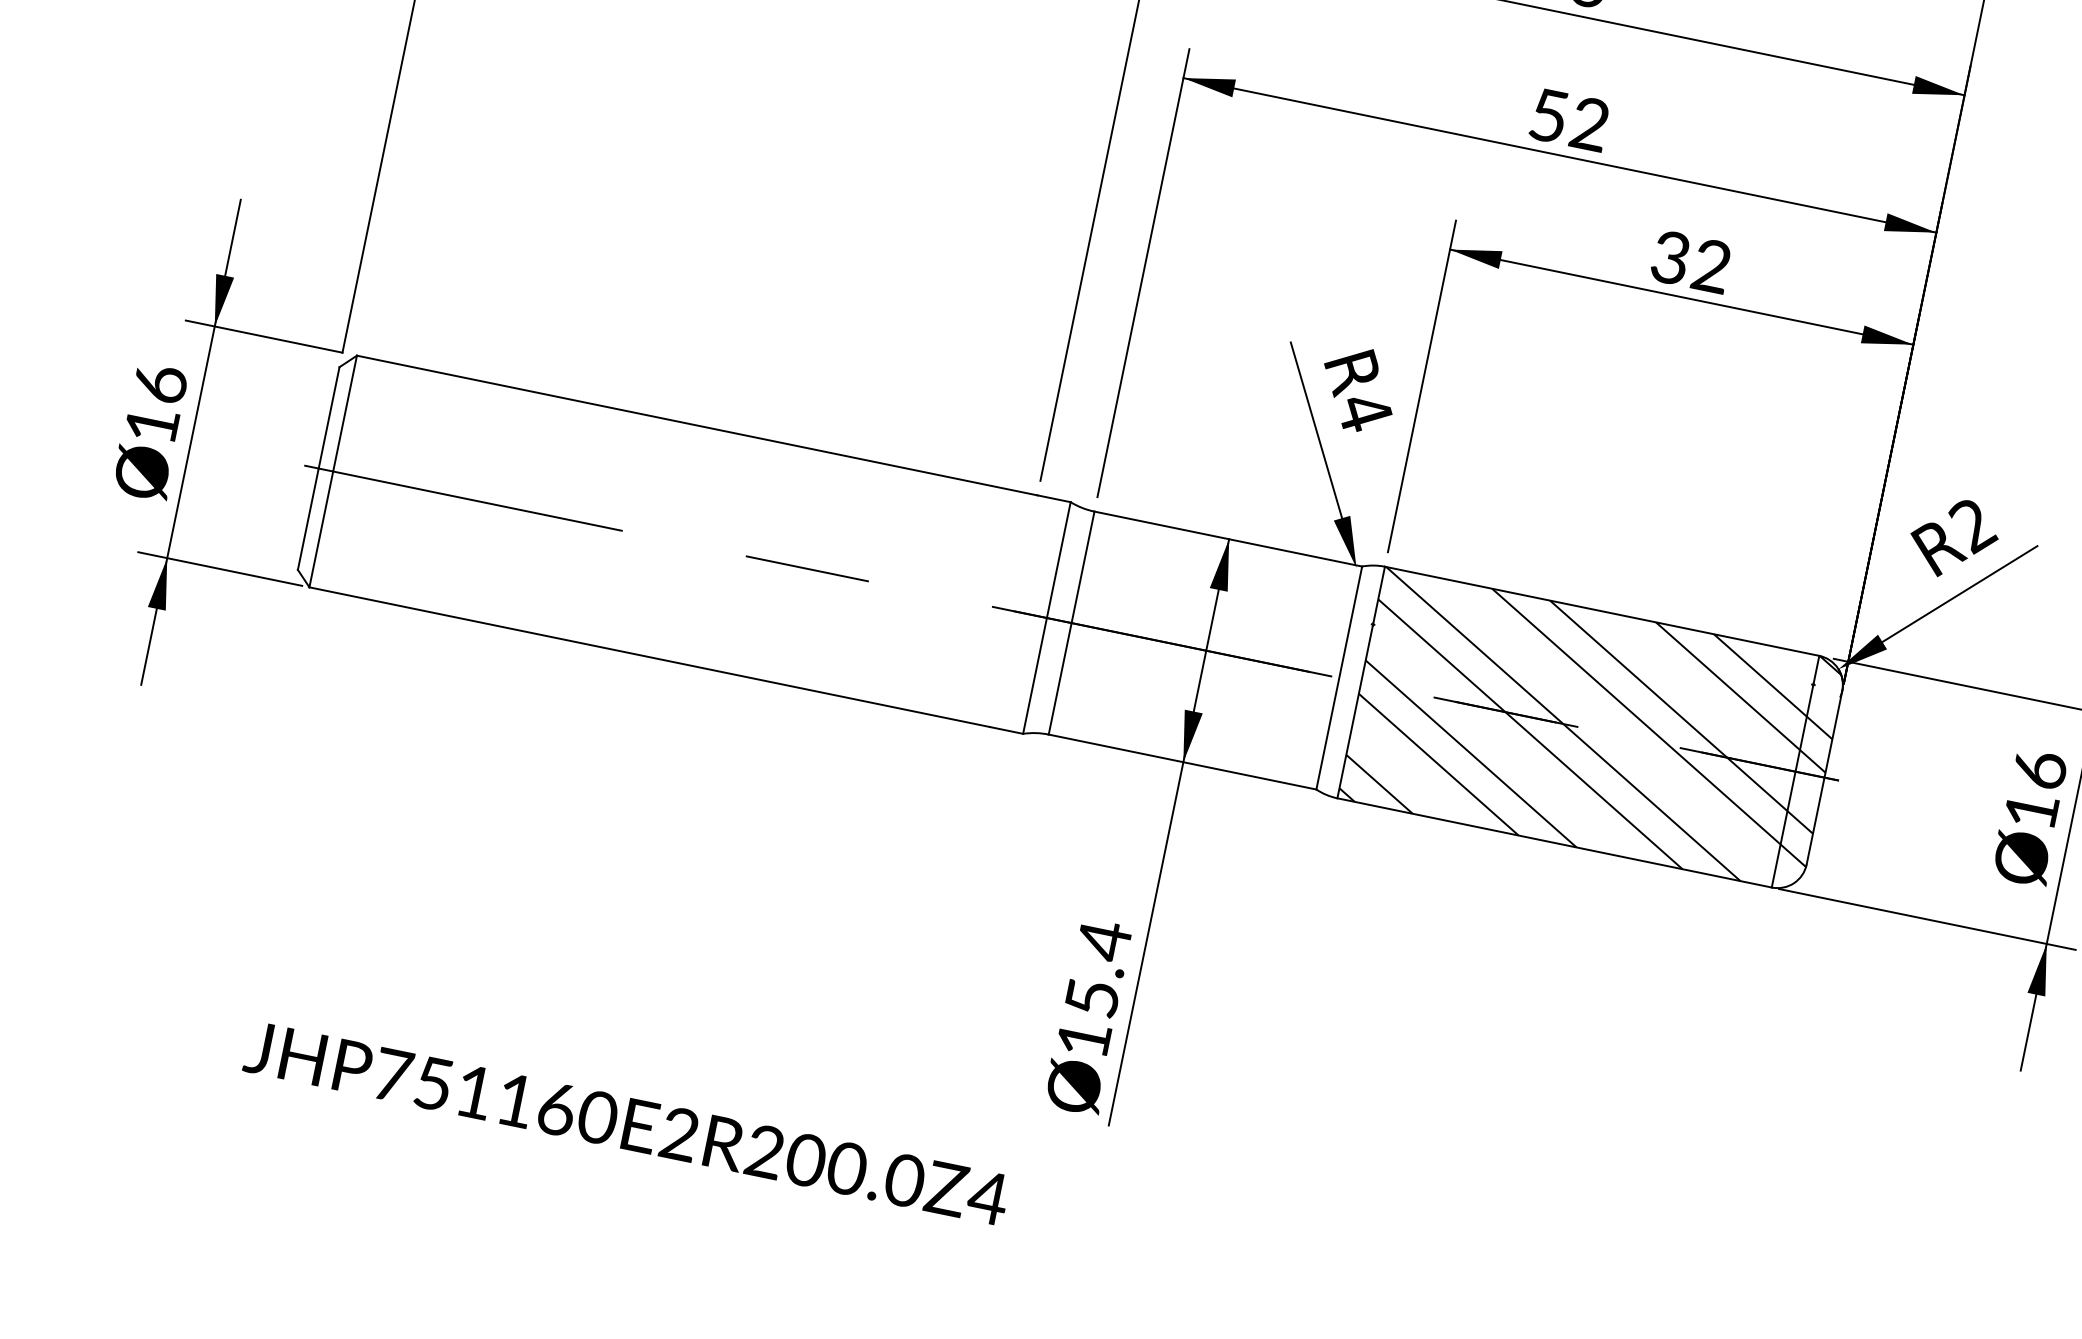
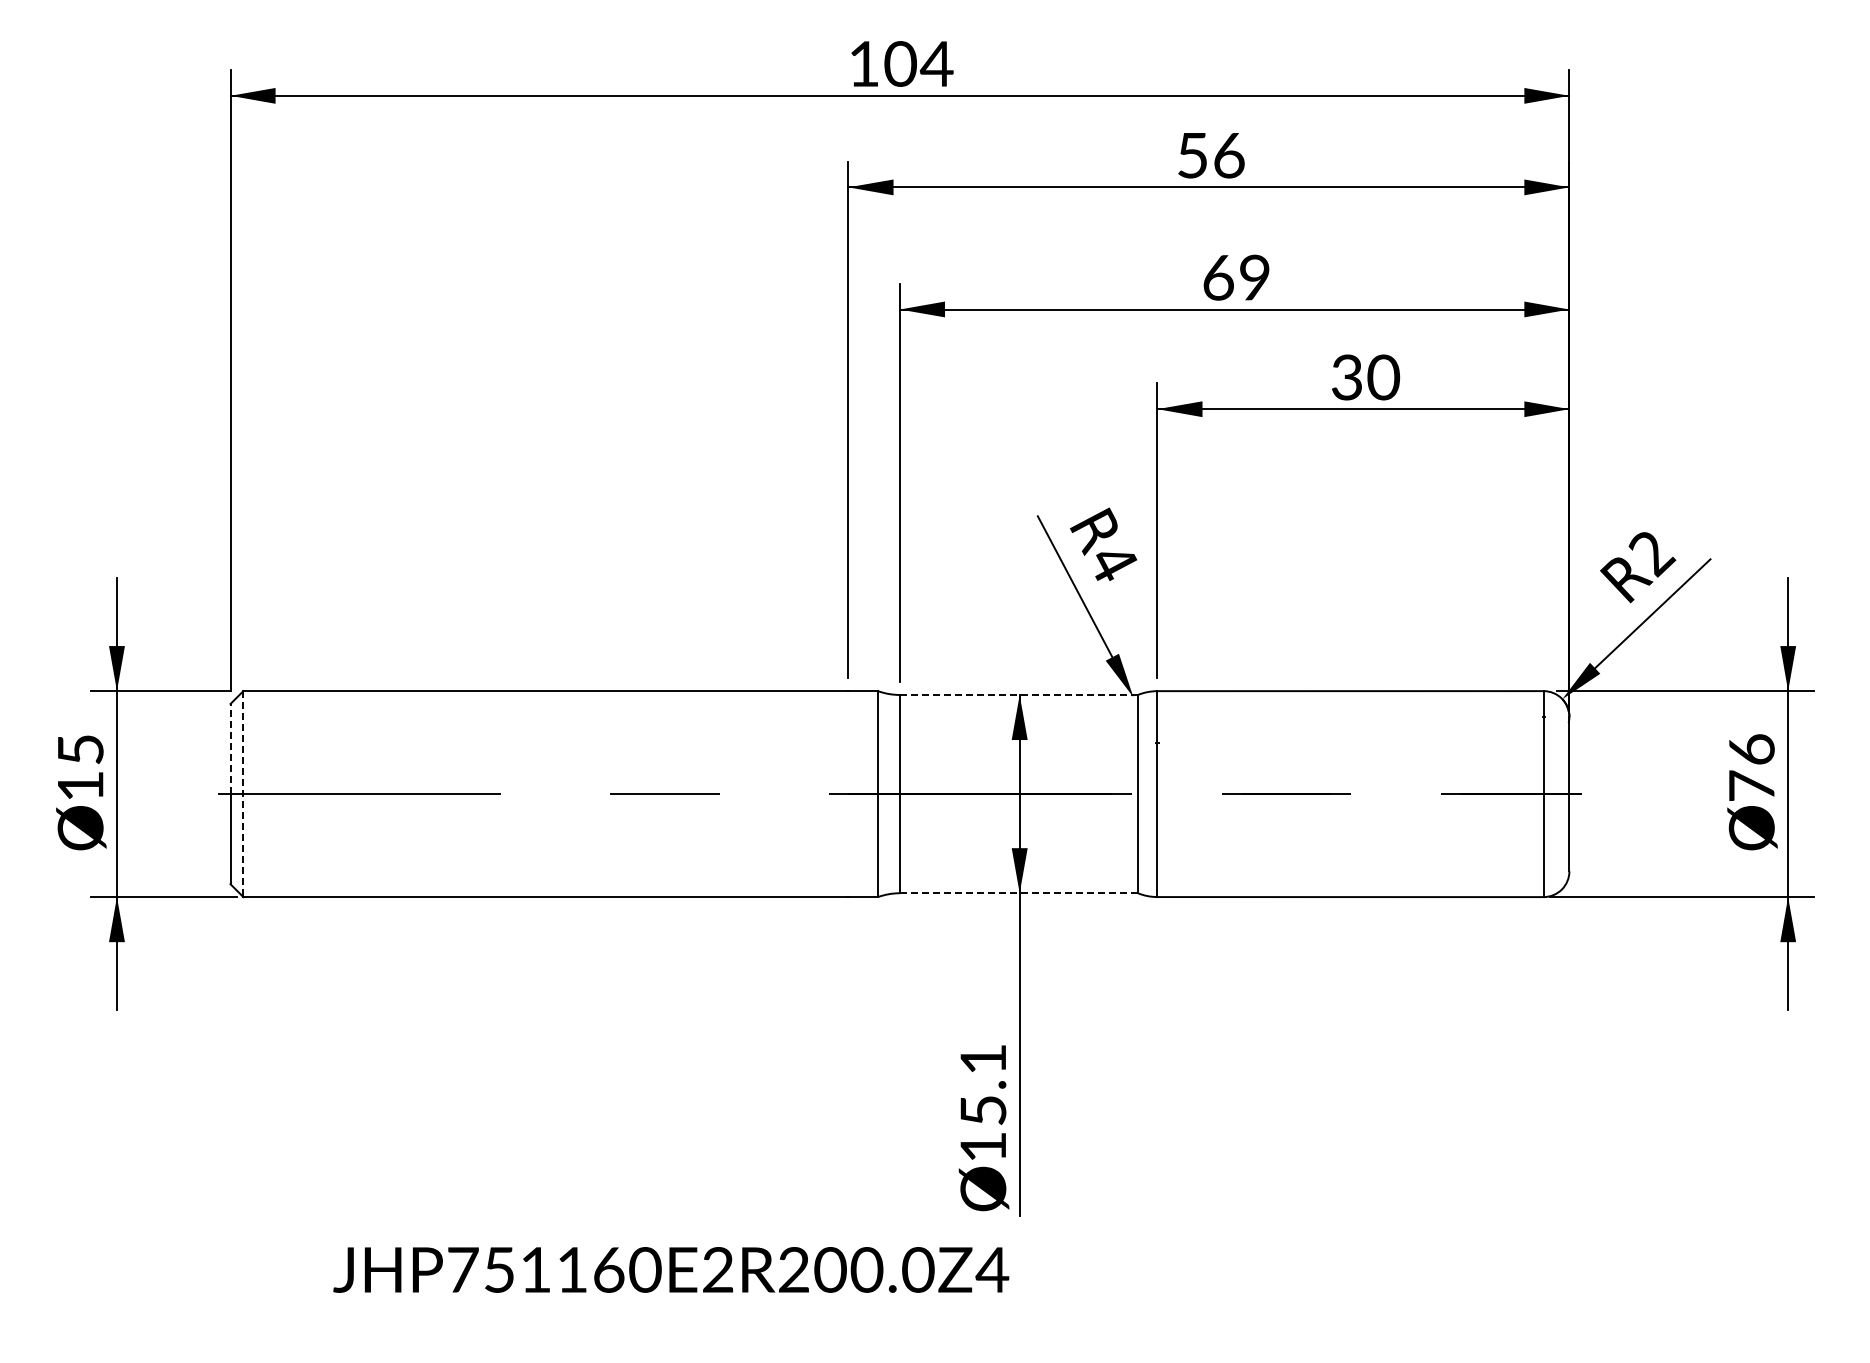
text: (1569, 119) -> (1236, 277), 52 -> 69
text: (1711, 266) -> (1383, 377), 32 -> 30
text: (160, 383) -> (80, 749), 16 -> 15
line: (329, 417) -> (230, 748), solid -> dashed
line: (333, 471) -> (243, 794), solid -> dashed
line: (1229, 538) -> (1019, 694), solid -> dashed
hatch: (1592, 730) -> (1363, 794), removed
line: (1183, 762) -> (1019, 893), solid -> dashed
text: (2031, 809) -> (1751, 785), 16 -> 76
text: (1103, 940) -> (982, 1059), 15.4 -> 15.1
text: (627, 1123) -> (671, 1269), moved

